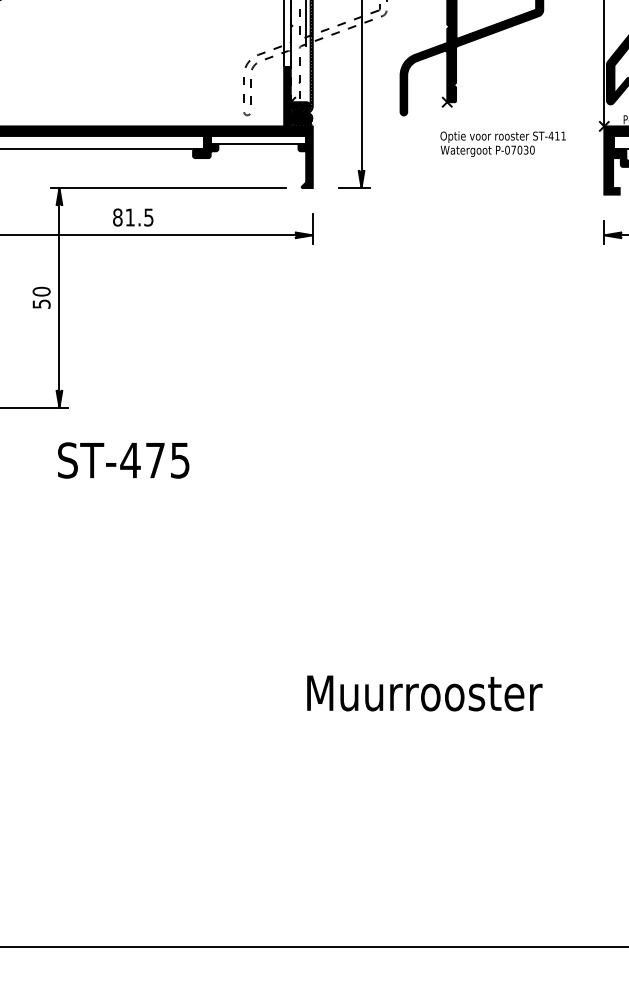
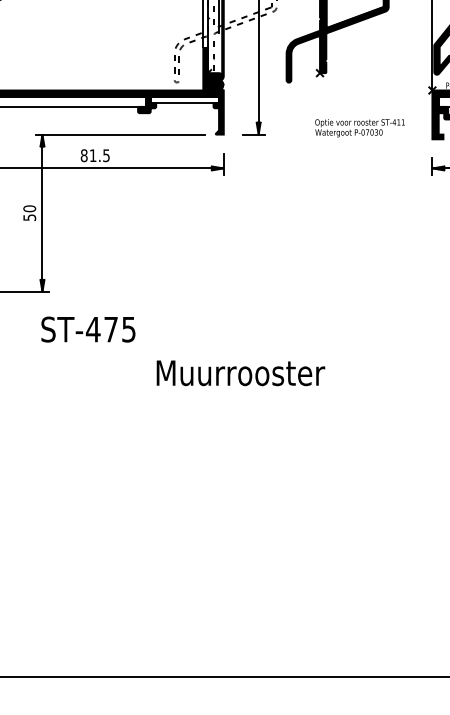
text: (502, 144) -> (359, 128), moved
text: (424, 693) -> (240, 373), moved

